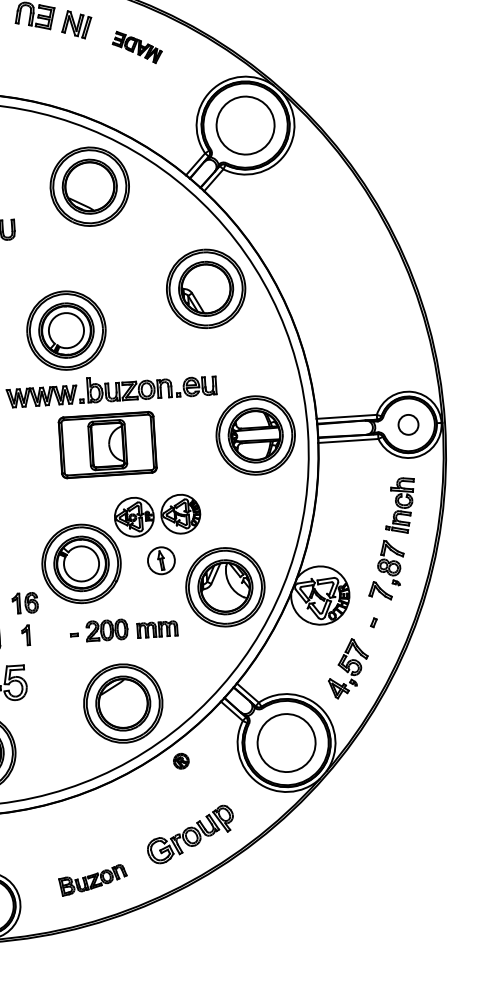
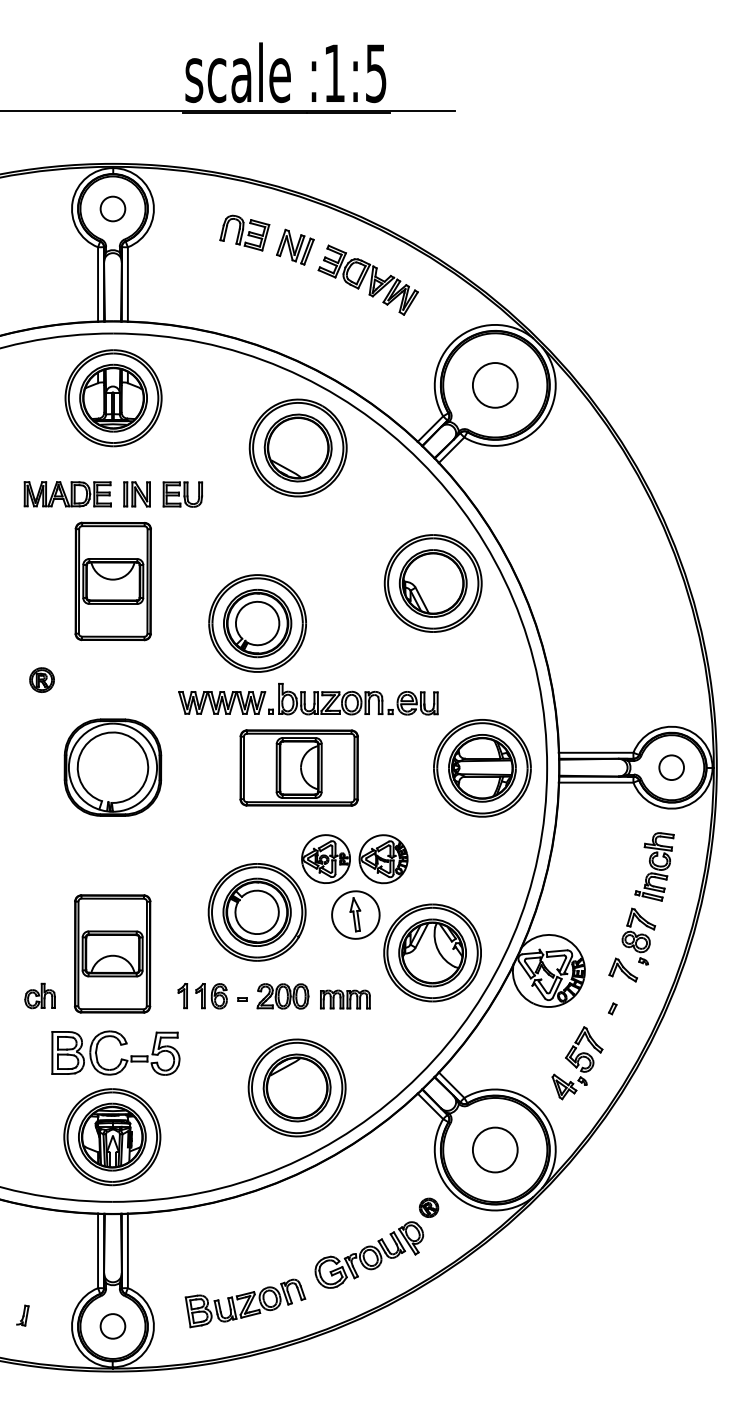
part: (136, 46) -> (367, 279), size x1.67
circle: (244, 125) -> (494, 385), size x0.62
part: (161, 560) -> (355, 914), size x1.43
part: (25, 603) -> (211, 996), moved
circle: (285, 742) -> (494, 1149), size x0.62
part: (181, 760) -> (429, 1207), moved
part: (93, 880) -> (245, 1303), size x1.43

